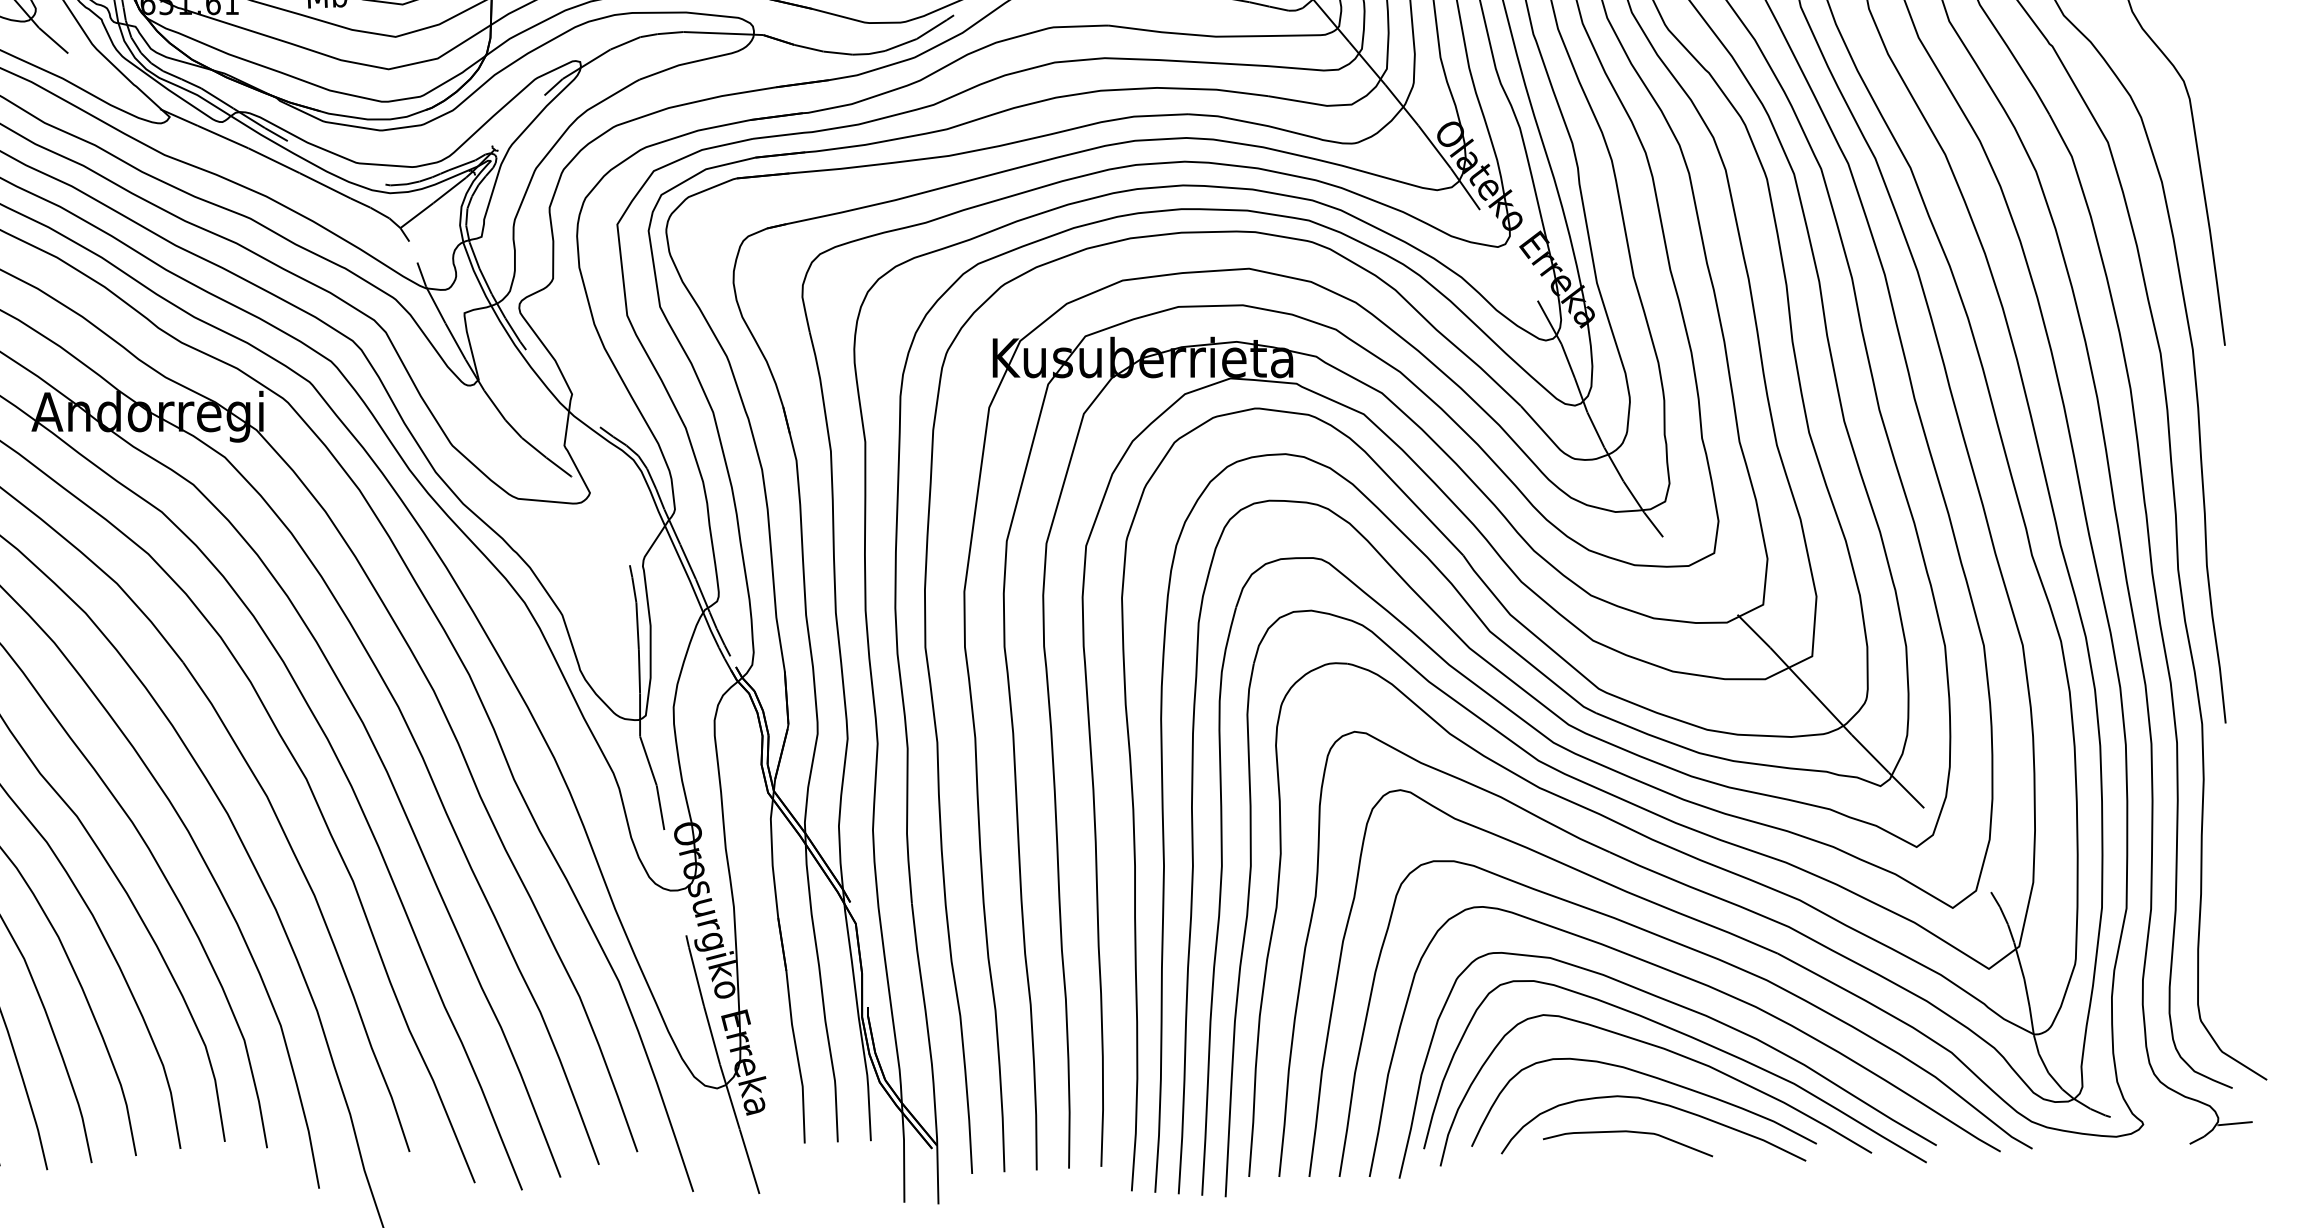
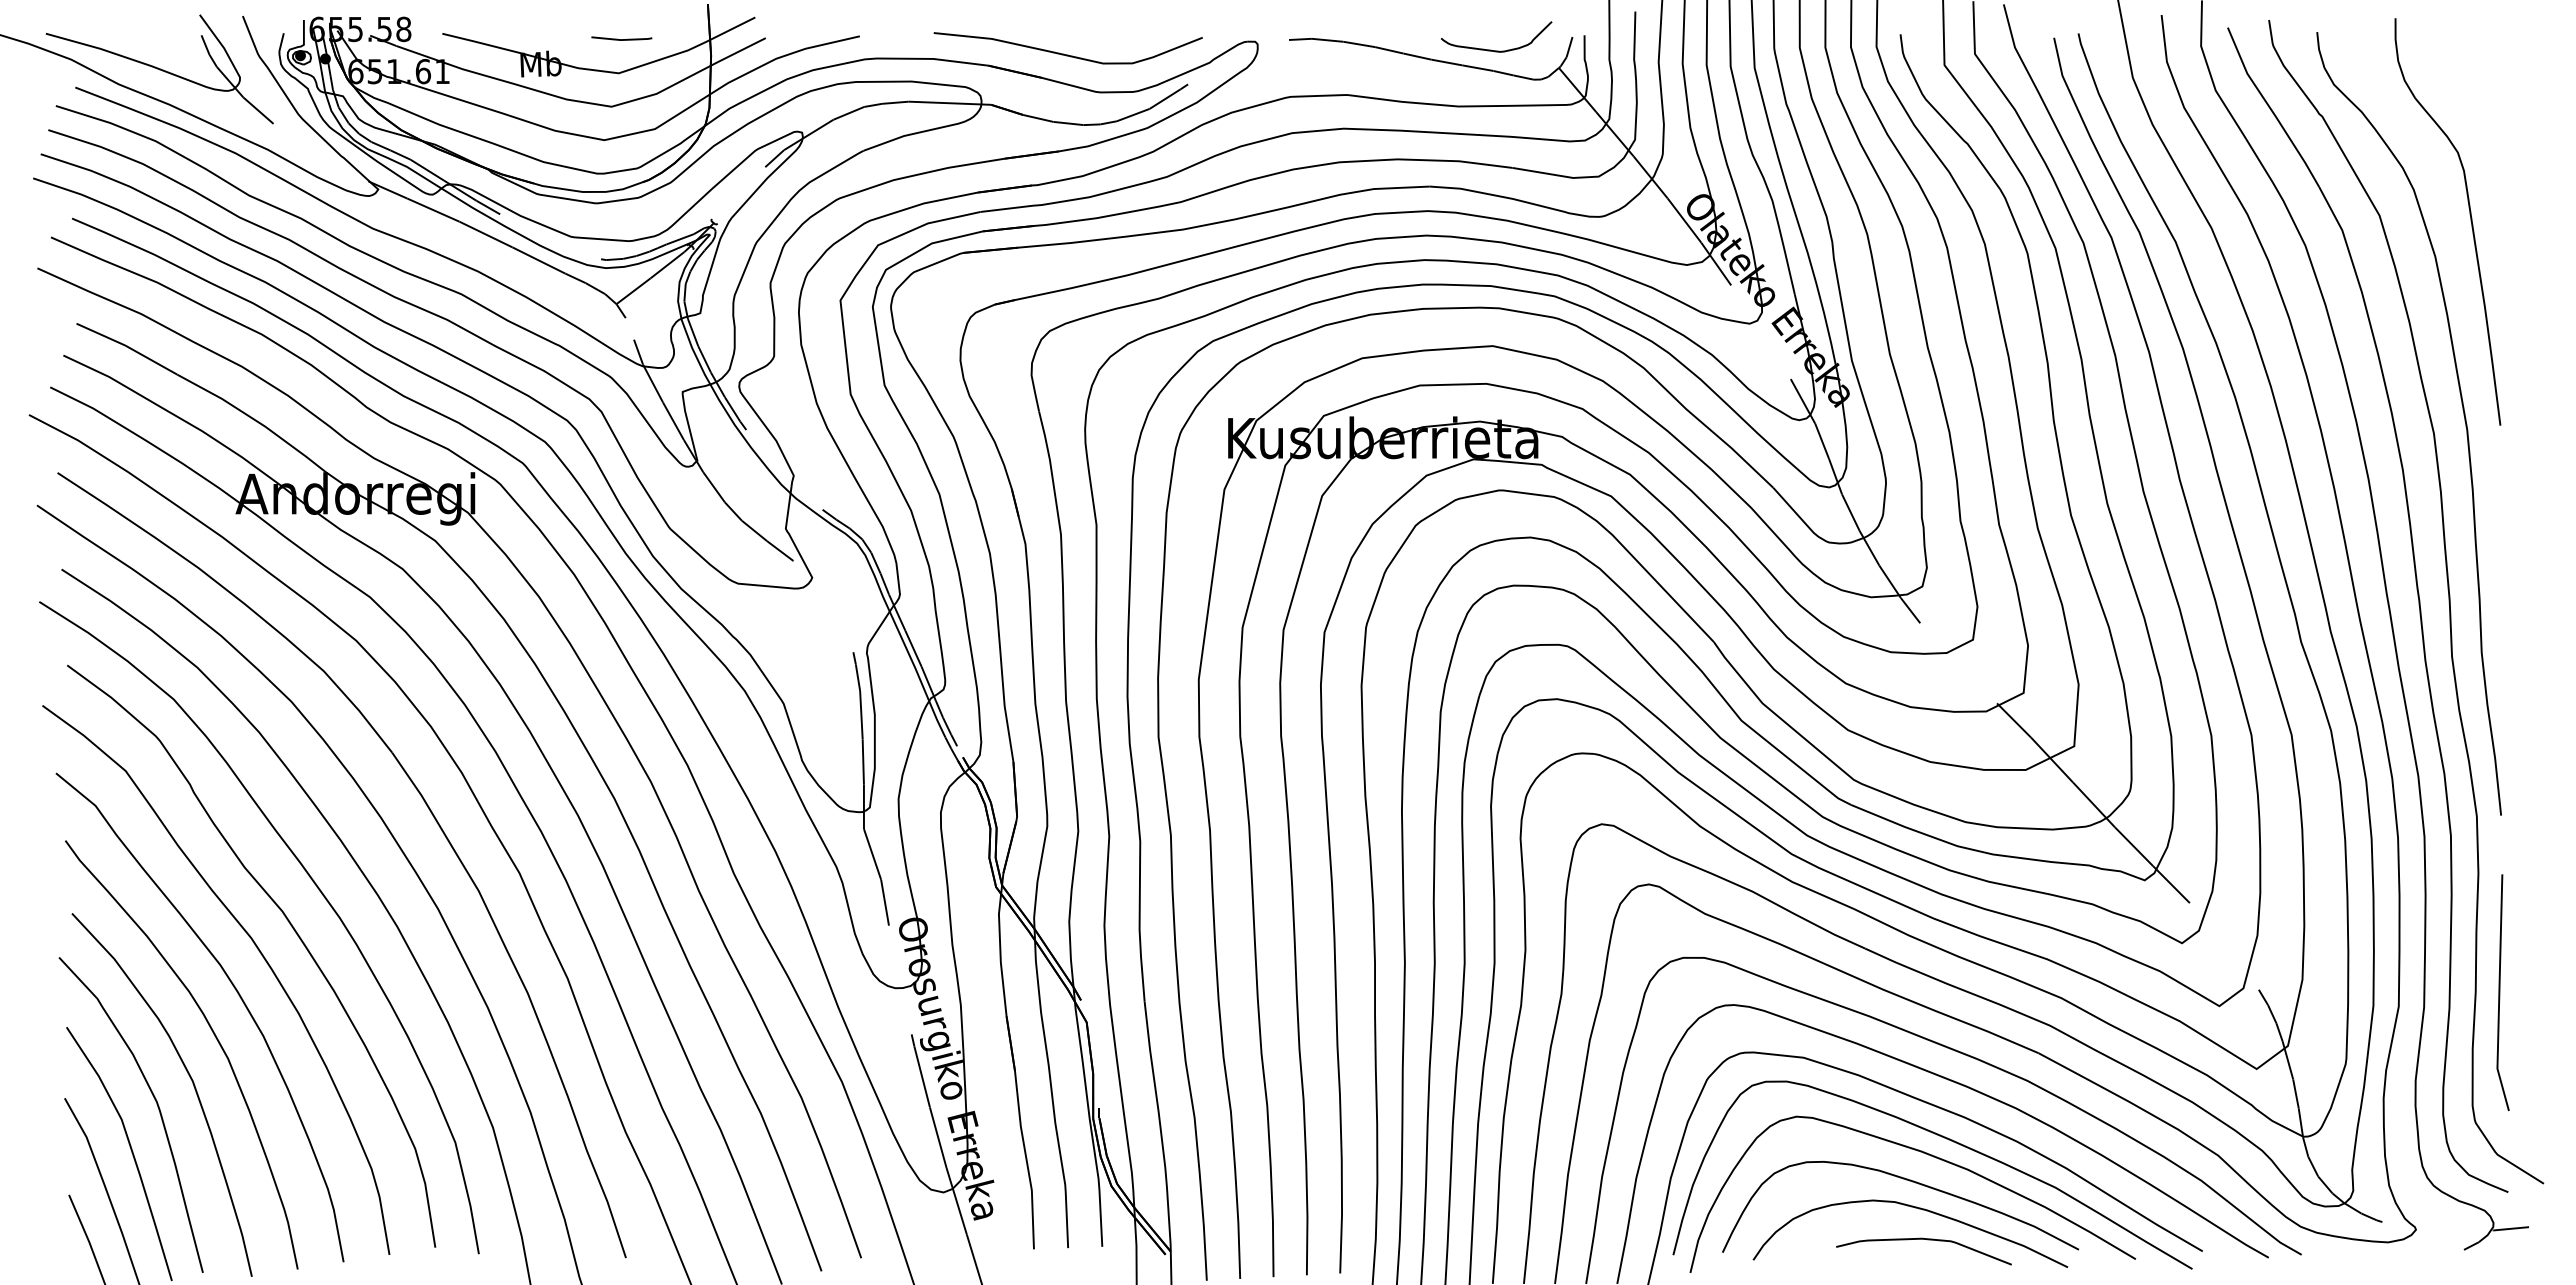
line: (2225, 894) -> (2500, 992), added
curve: (1631, 1133) -> (1927, 1240), moved

